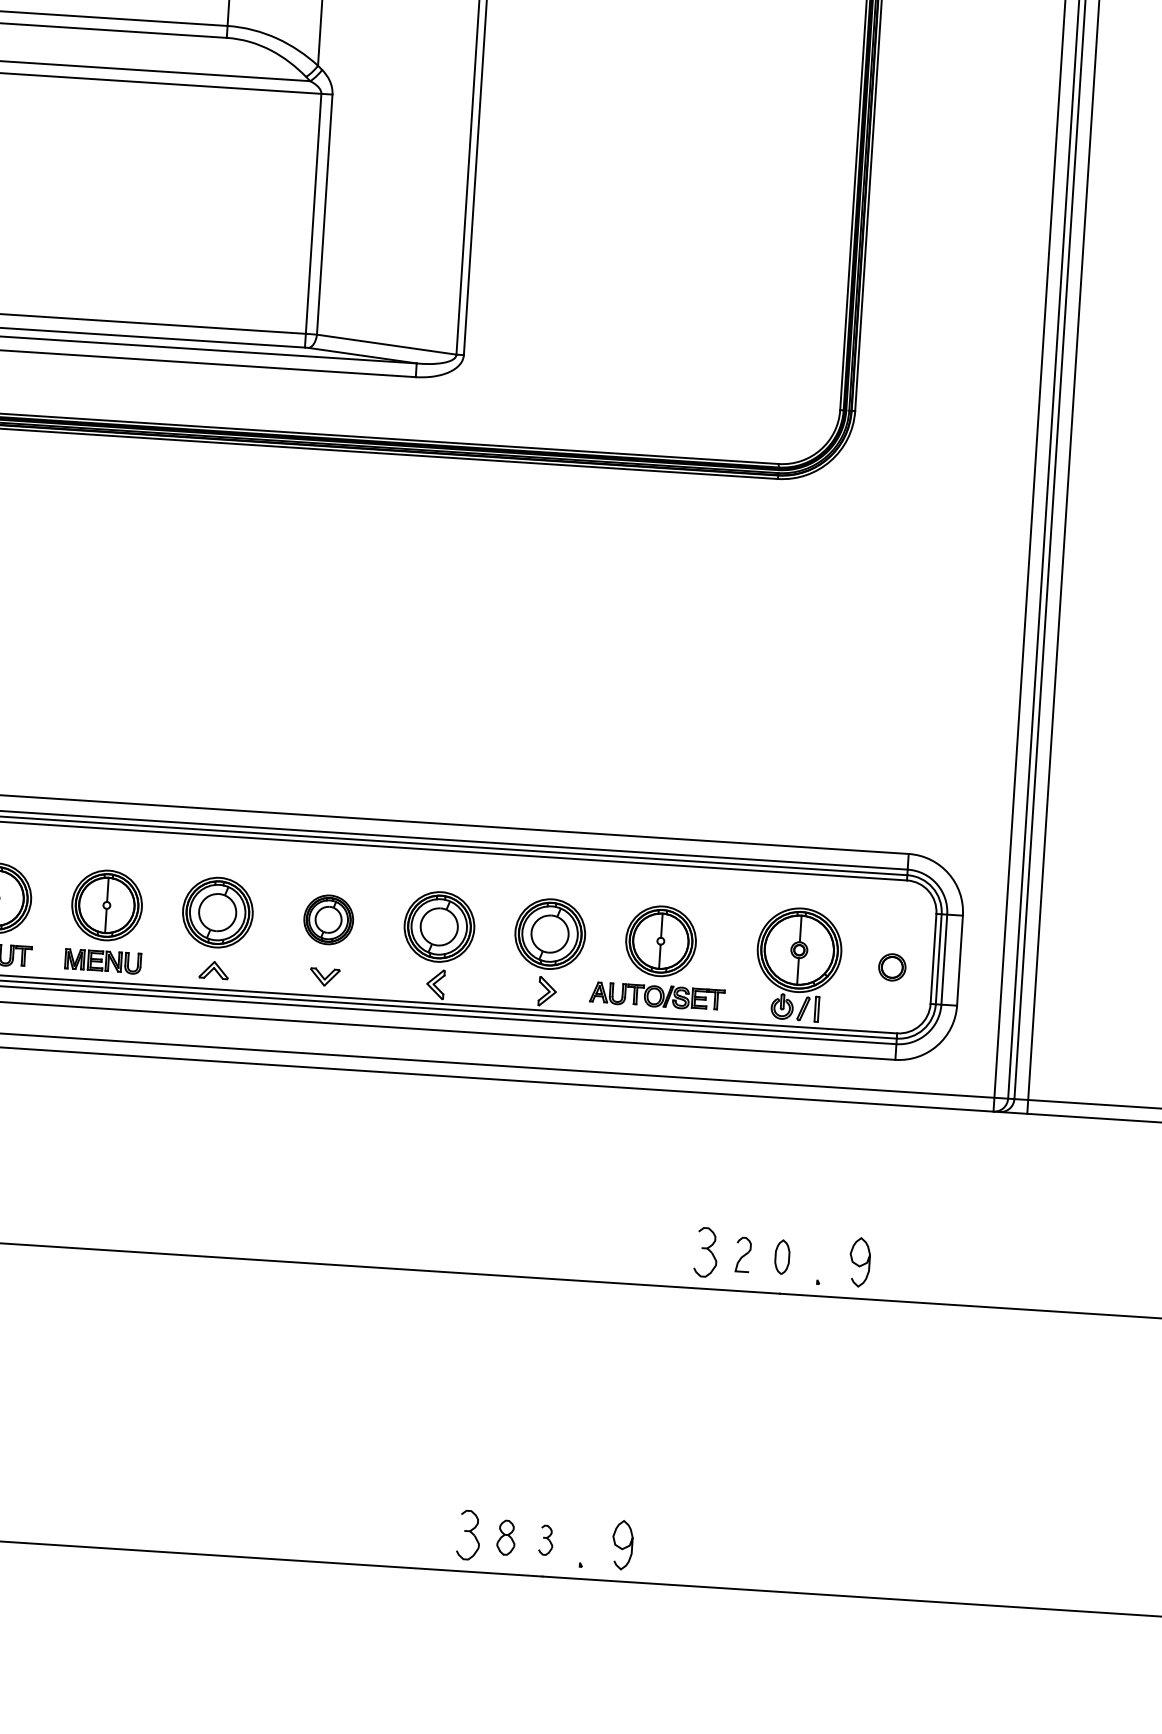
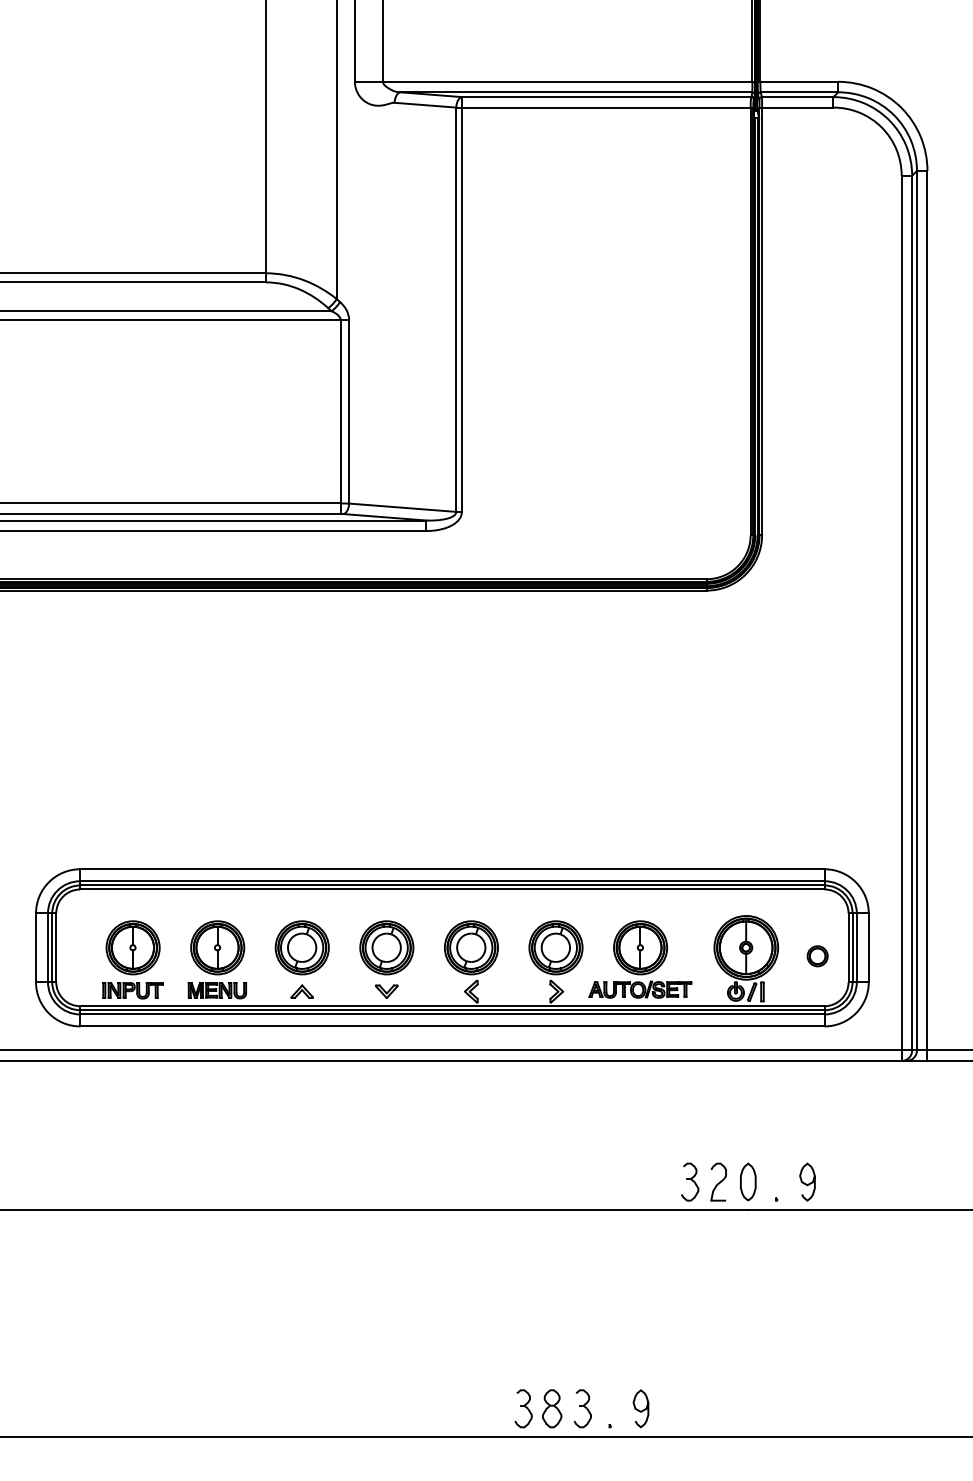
part: (328, 919) -> (386, 947), size x1.43
part: (743, 1254) -> (718, 1181), size x1.43
part: (782, 1256) -> (748, 1181), size x1.43
part: (506, 1537) -> (552, 1408), size x1.43
part: (545, 1539) -> (582, 1408), size x1.67

